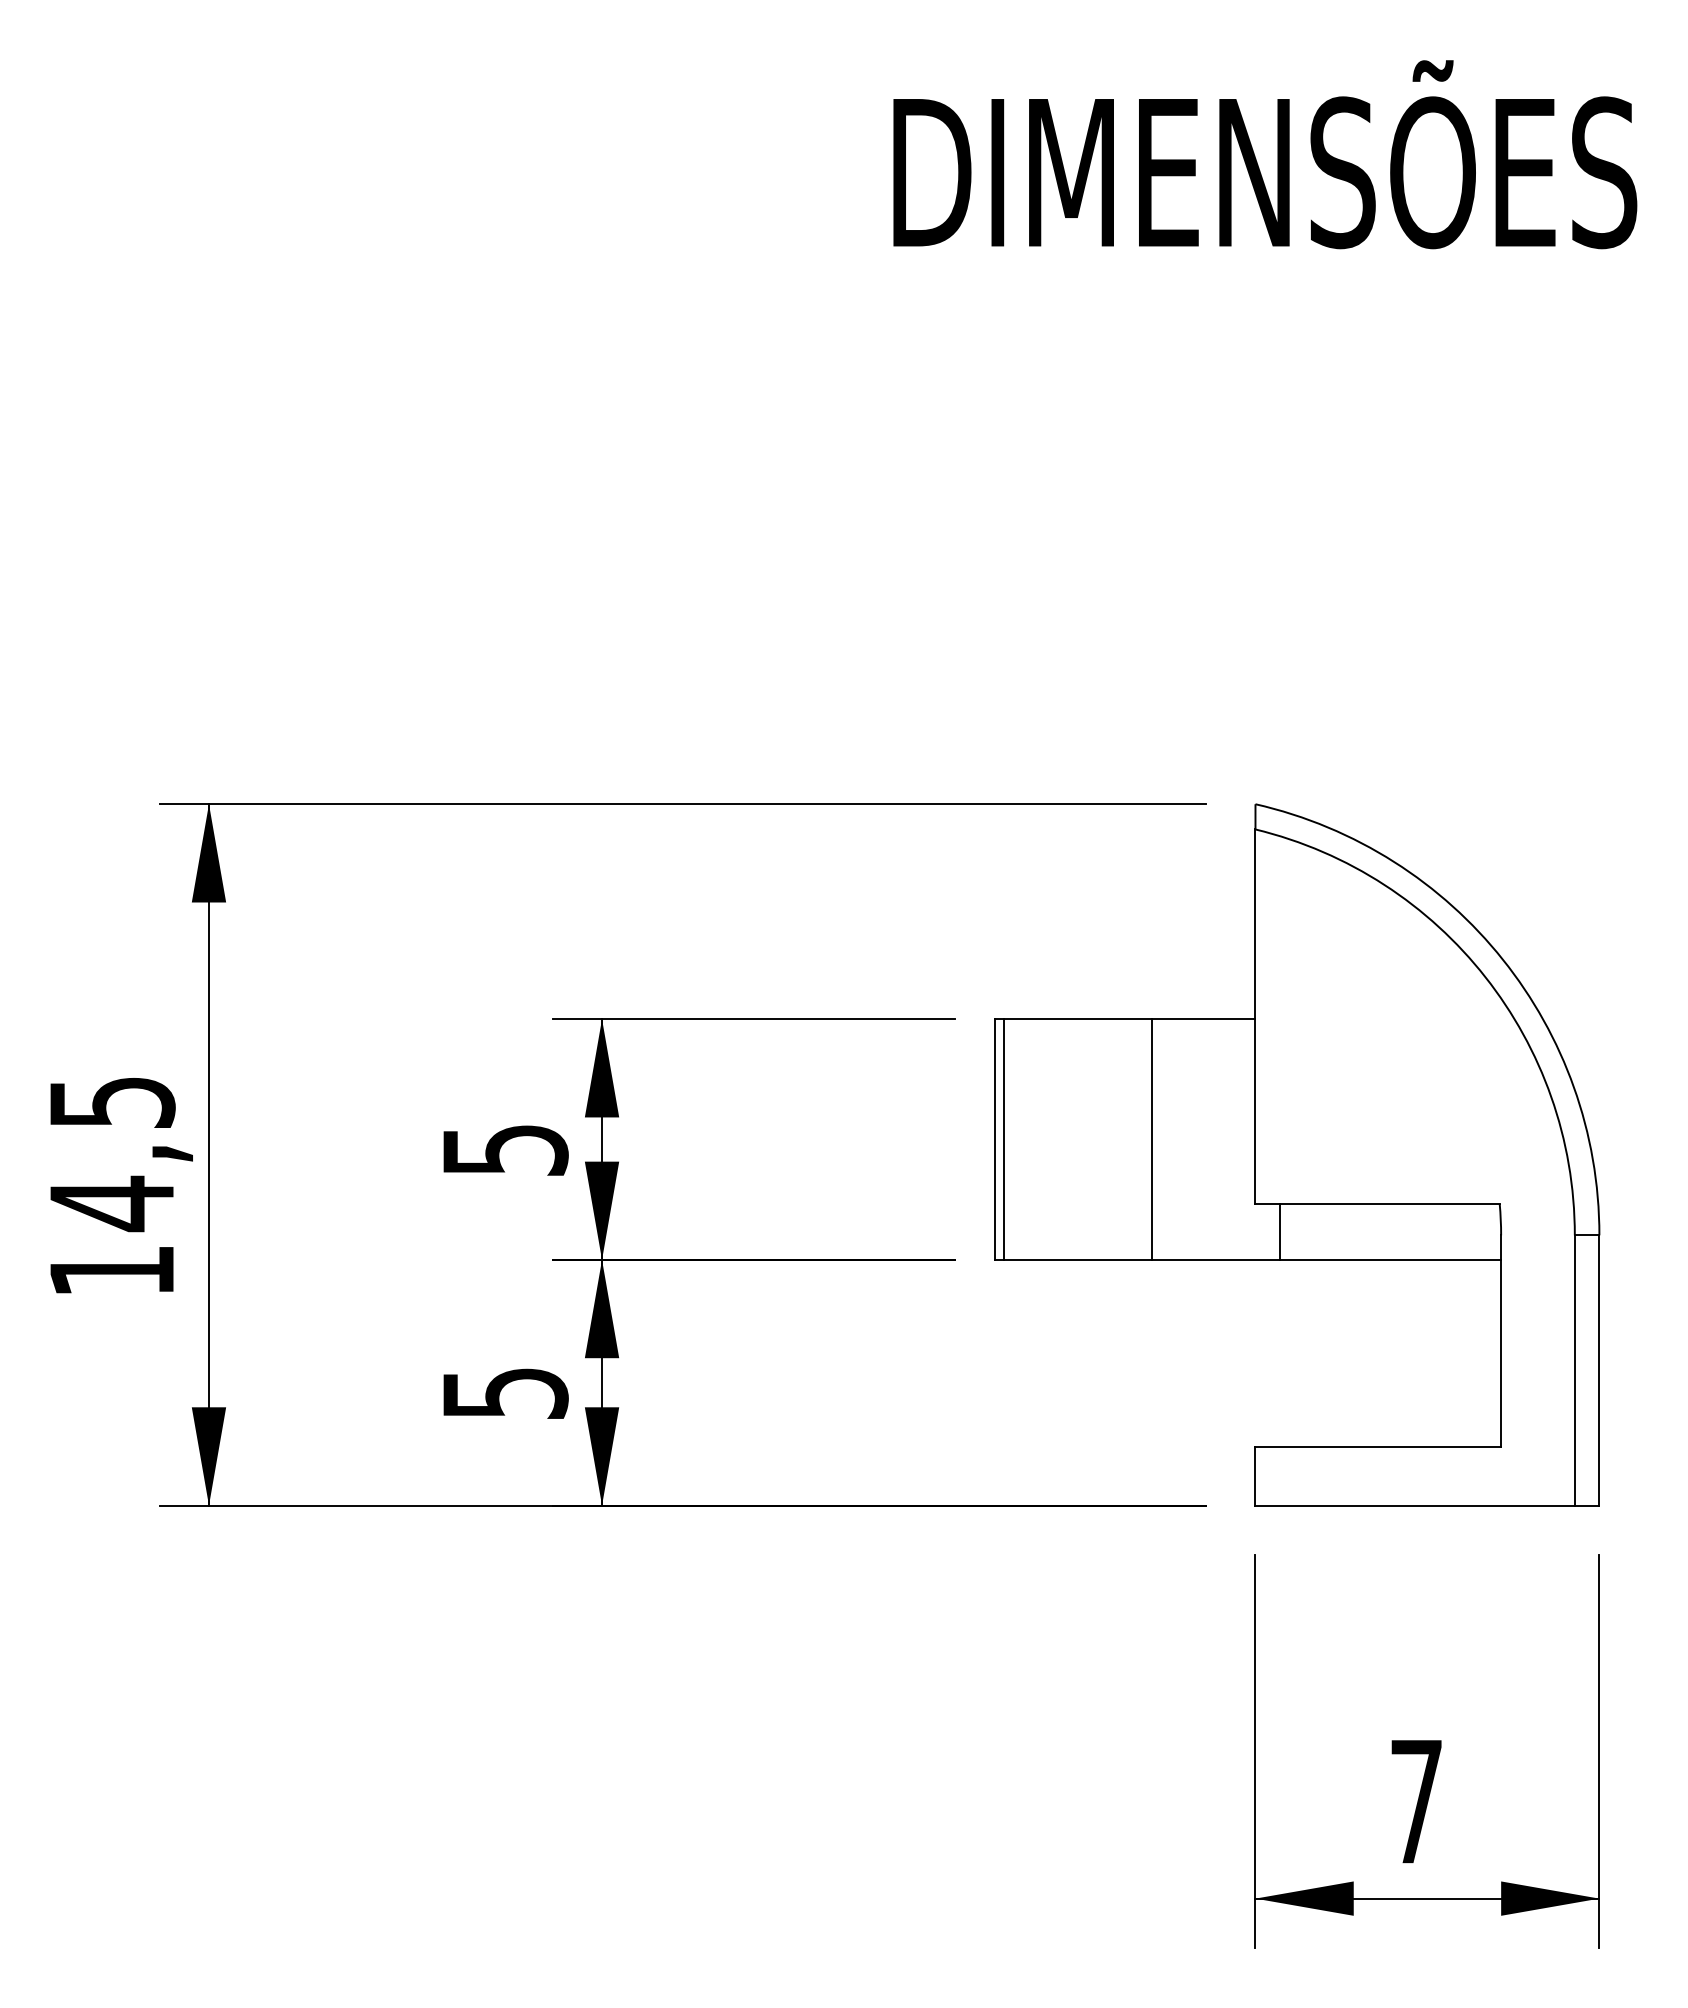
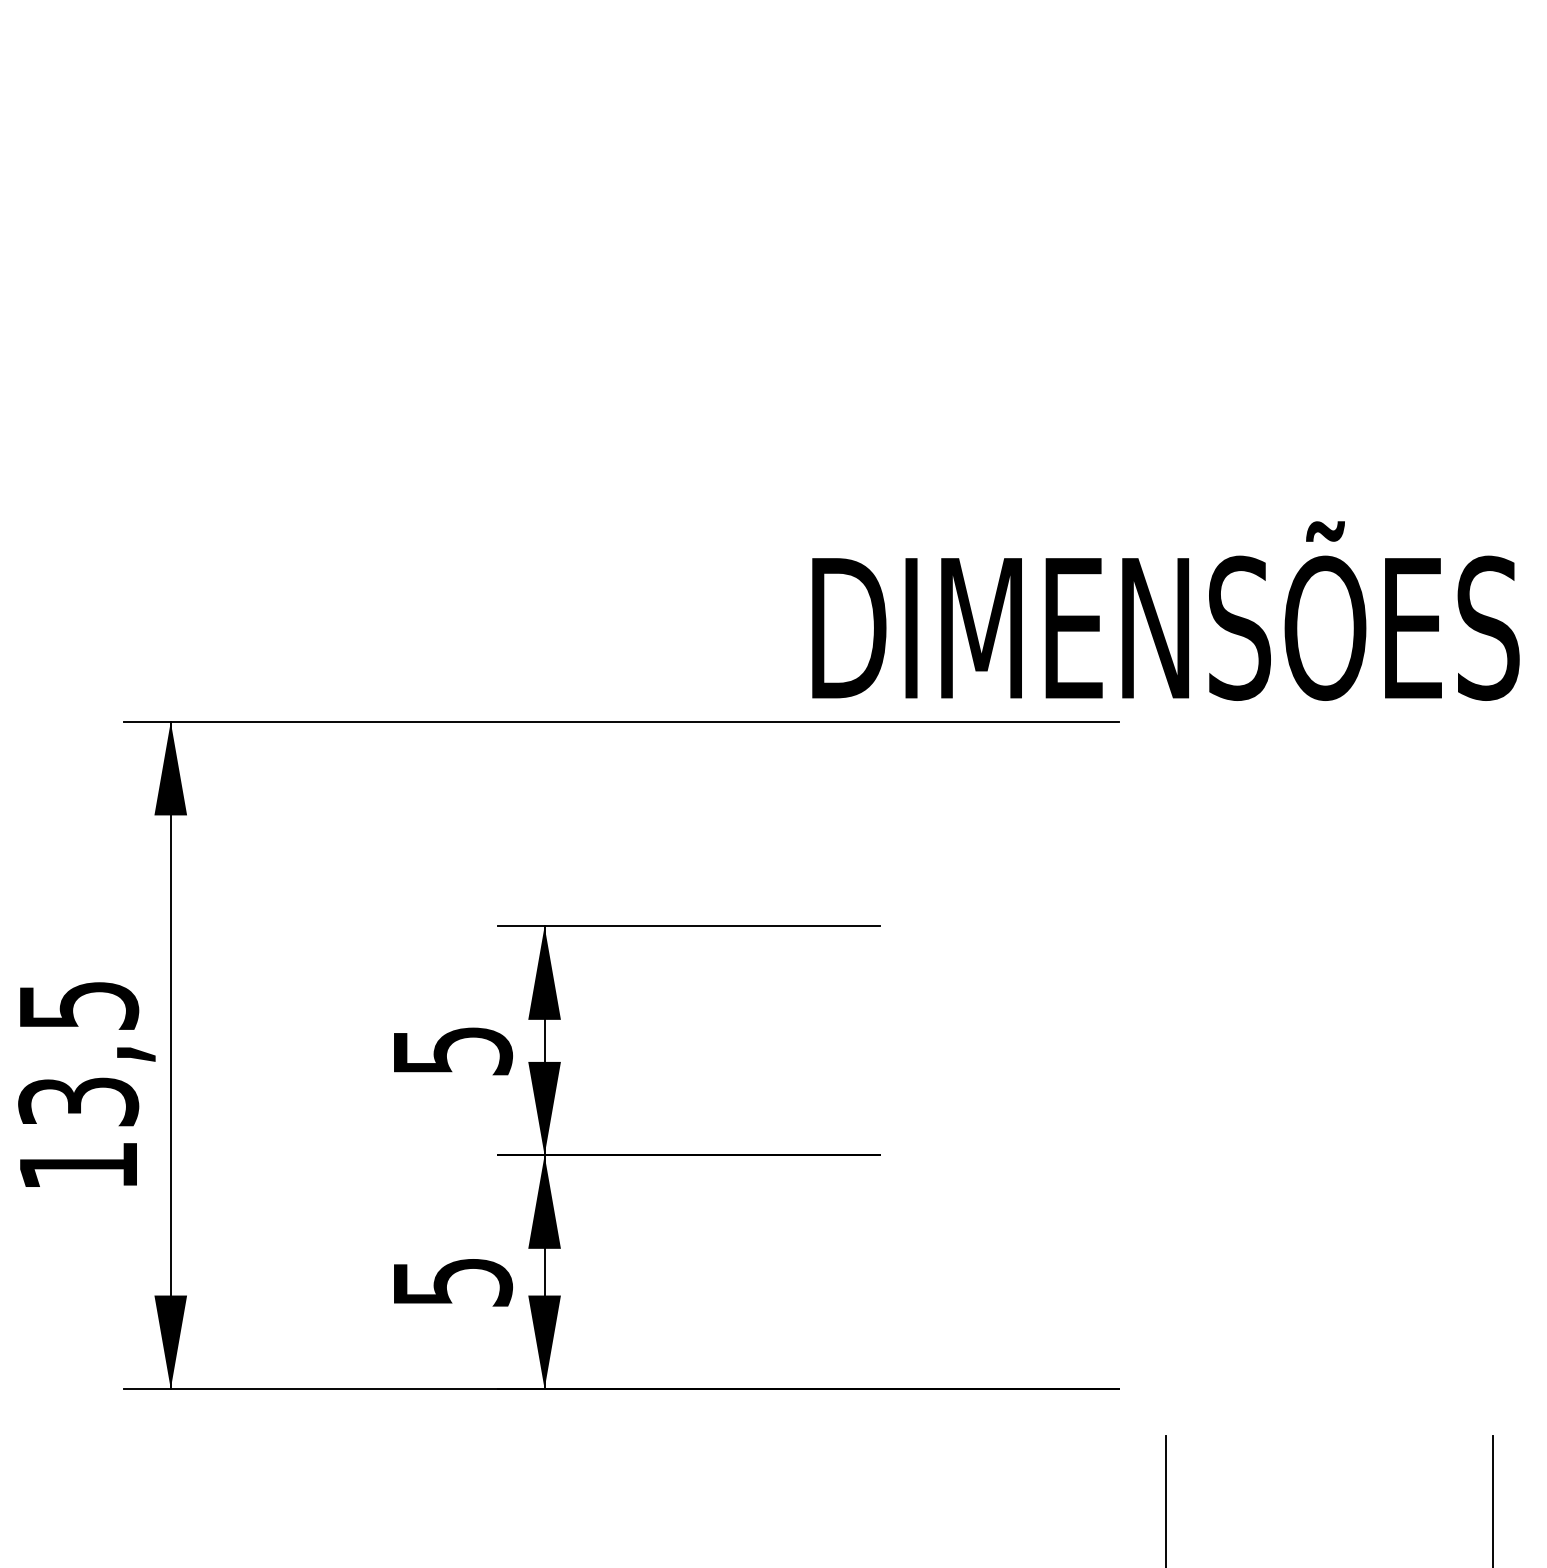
text: (1265, 154) -> (1166, 610), moved
part: (1297, 1154) -> (1206, 1055), removed
text: (111, 1203) -> (78, 1101), 14,5 -> 13,5

